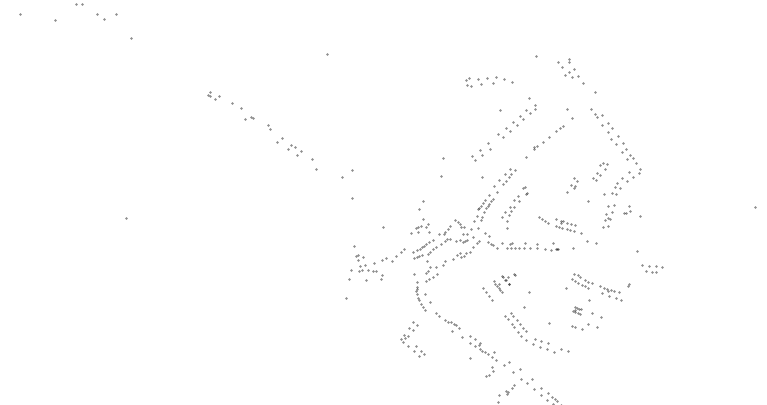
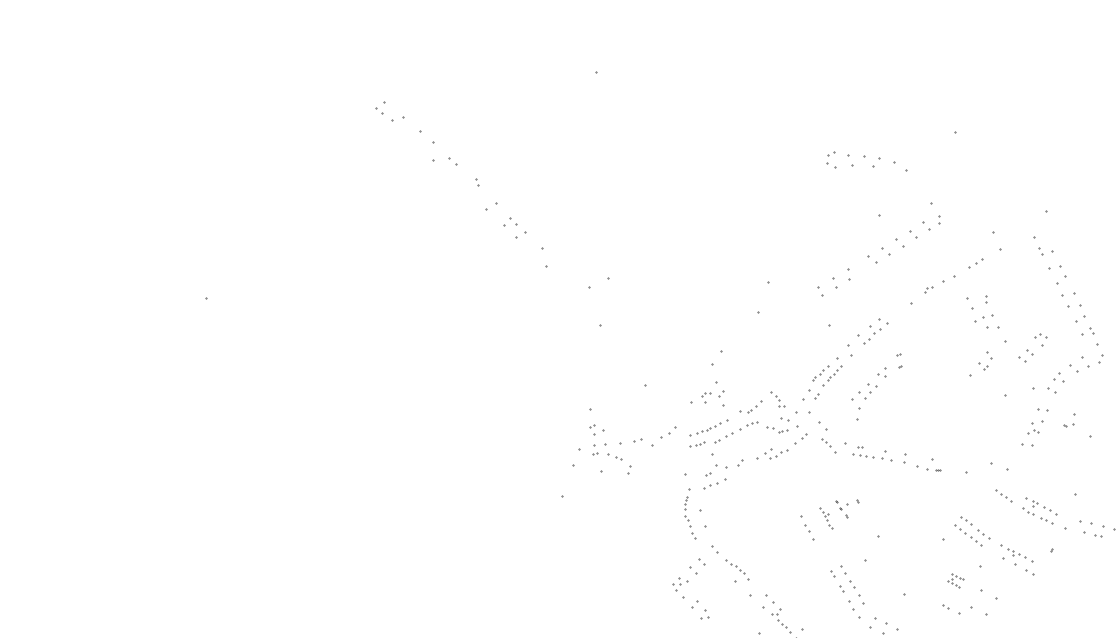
part: (570, 71) -> (985, 317), moved
part: (213, 95) -> (389, 112), size x1.43
part: (249, 117) -> (445, 159), size x1.67
part: (560, 225) -> (1031, 509), moved
part: (412, 339) -> (693, 588), moved

